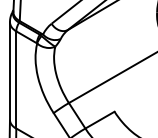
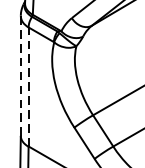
line: (9, 70) -> (20, 75), solid -> dashed
line: (16, 79) -> (28, 86), solid -> dashed

